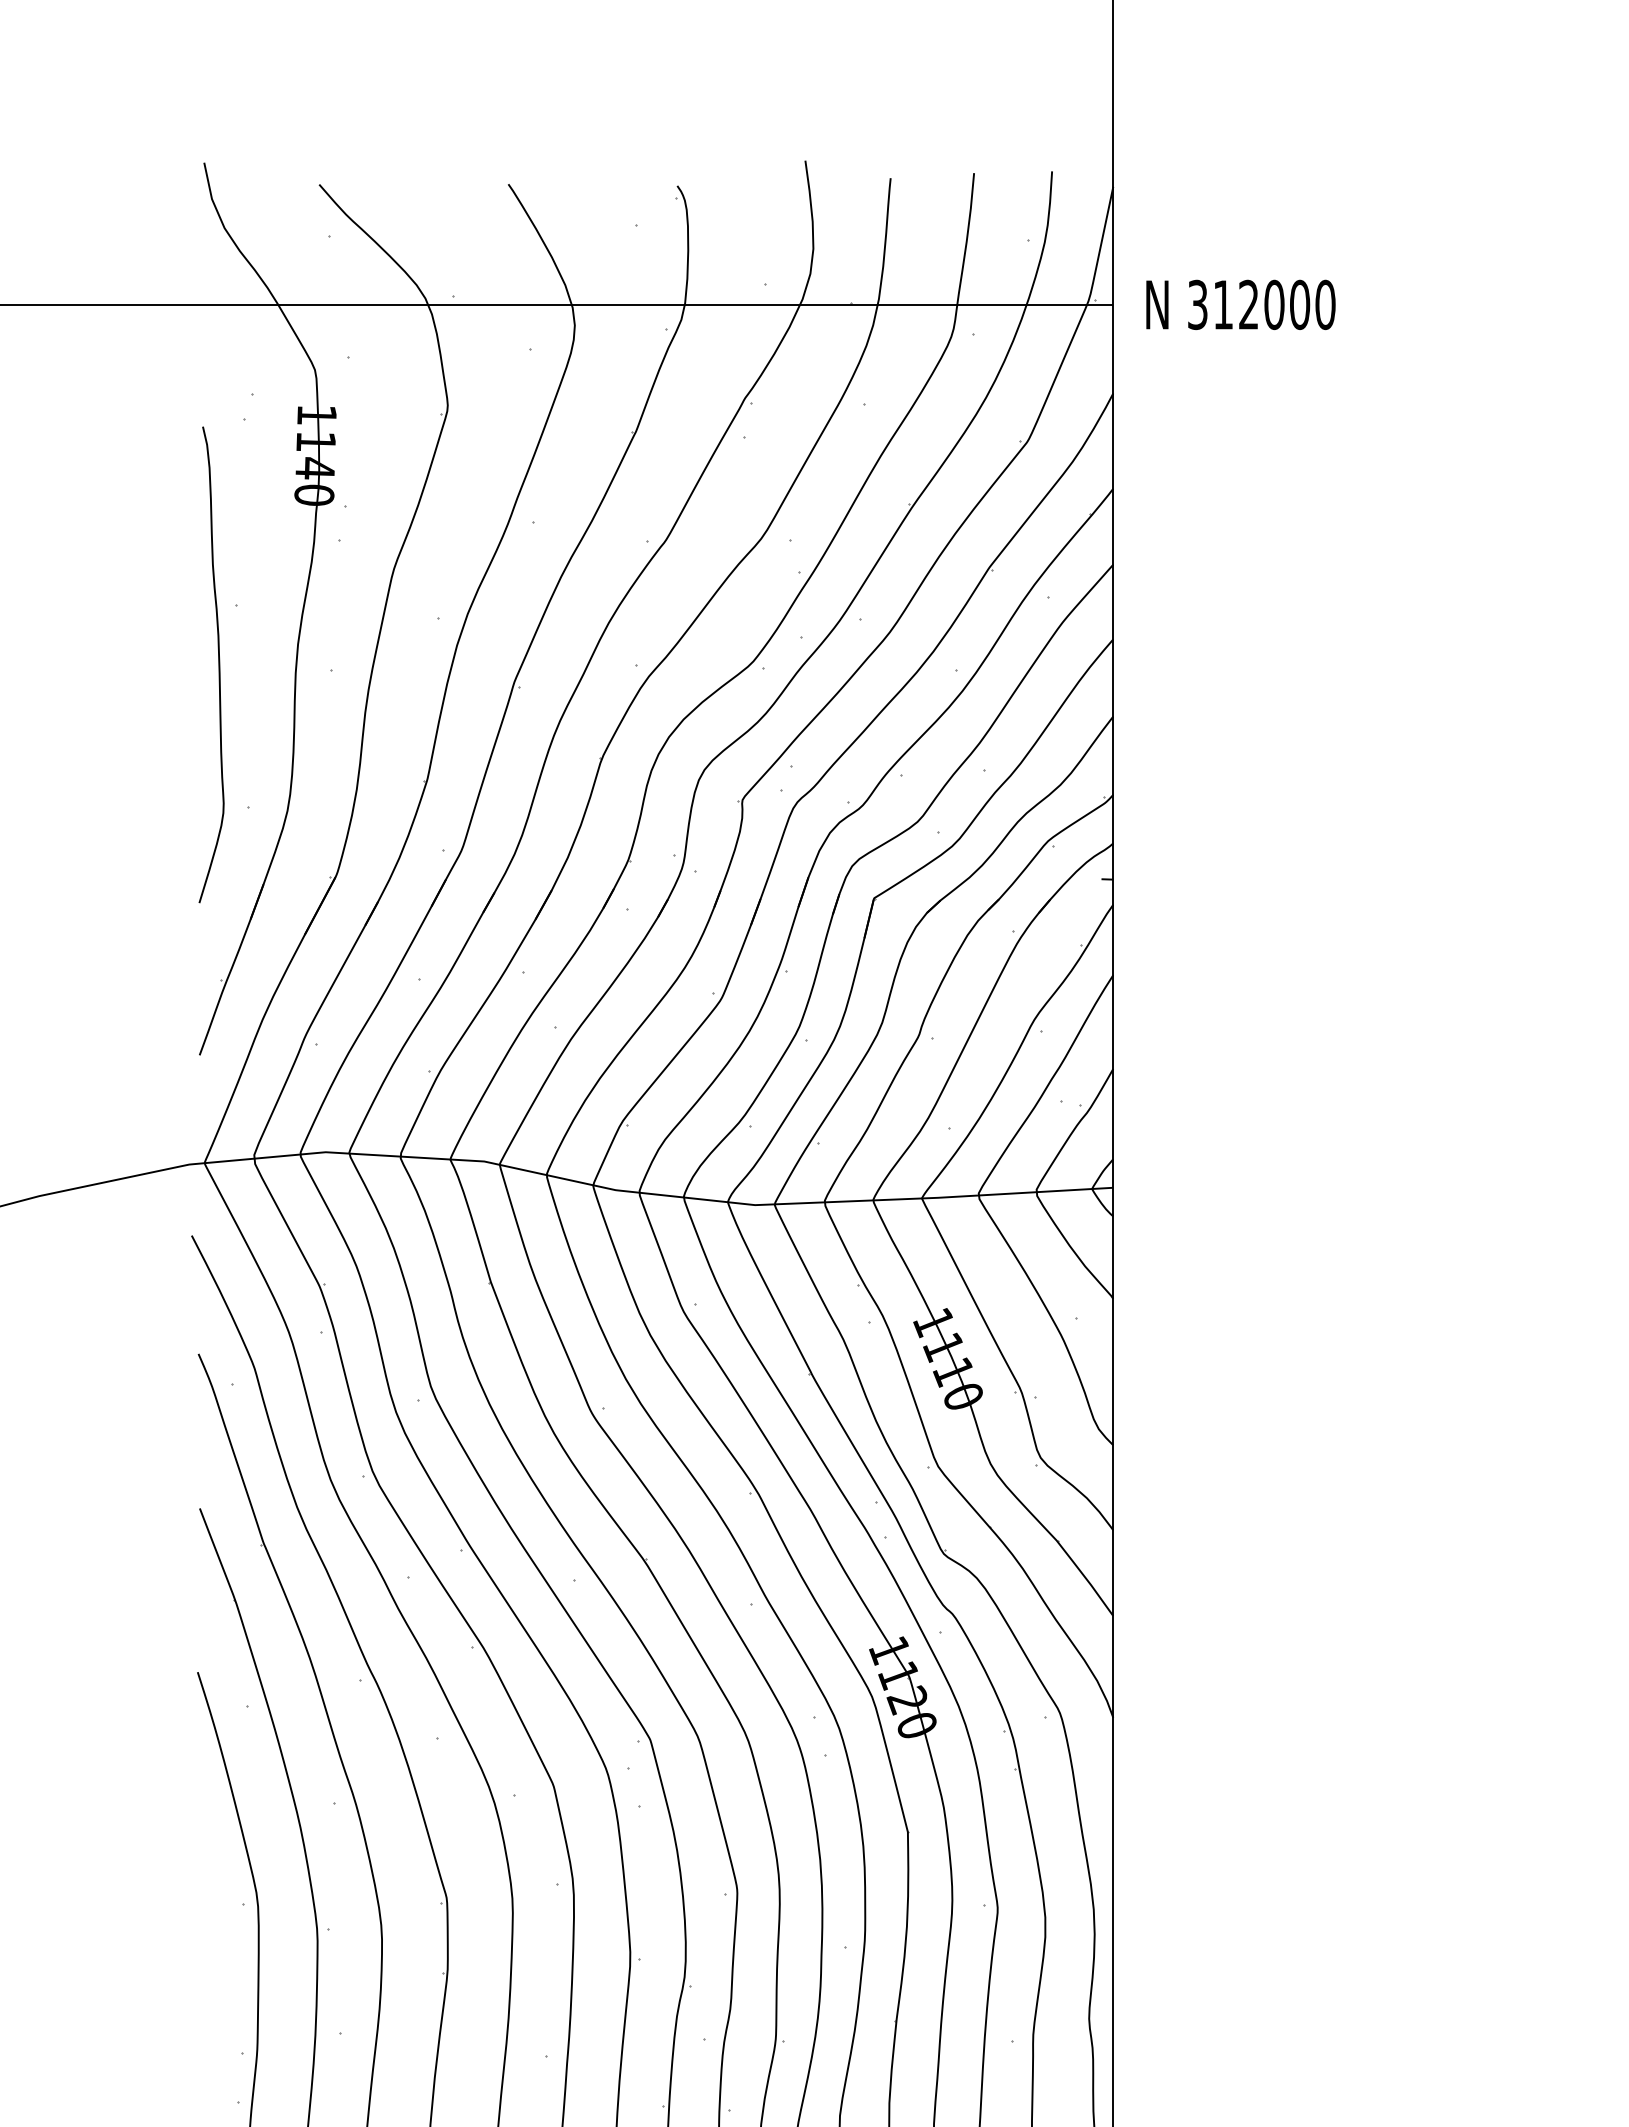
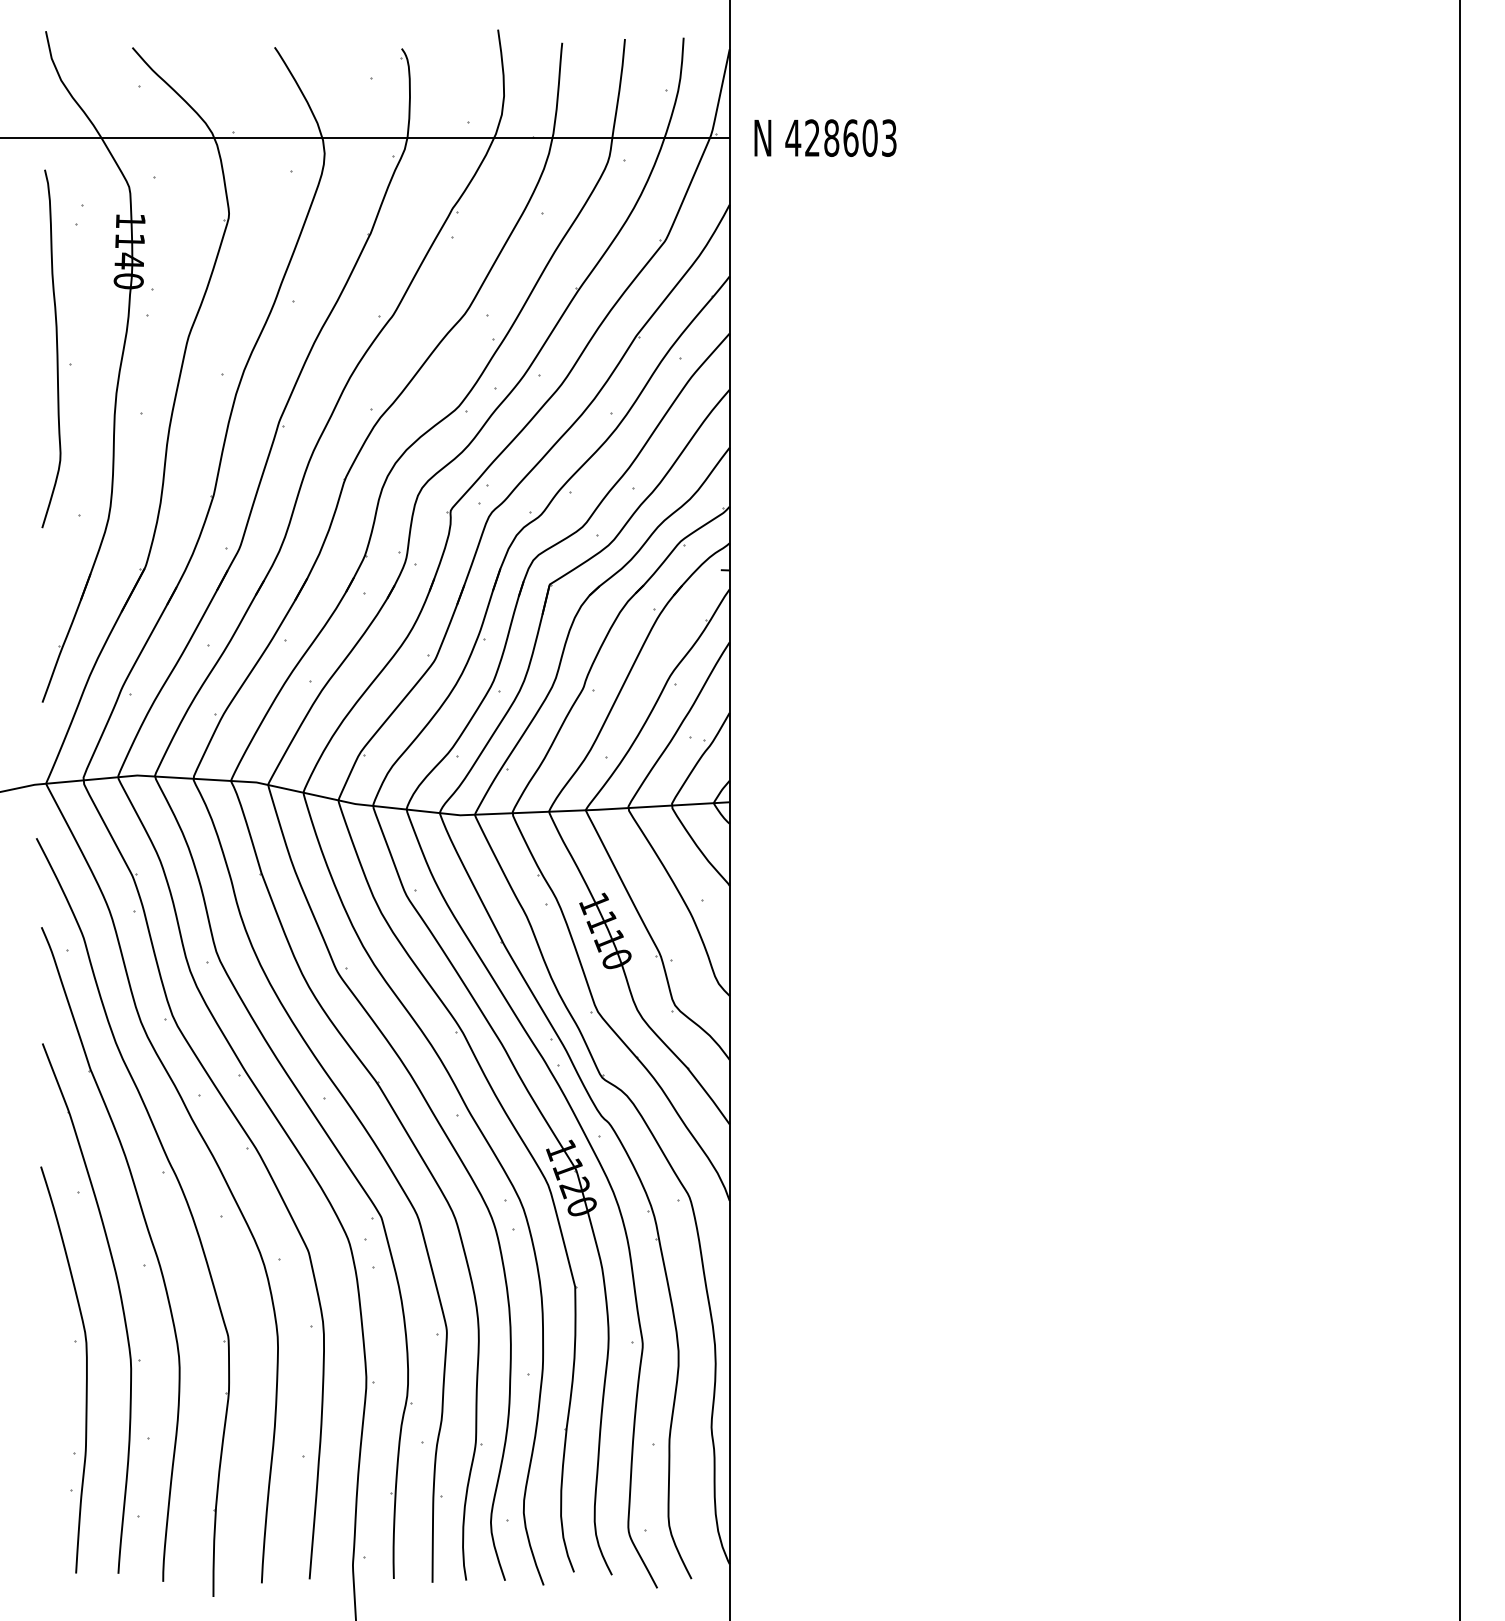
text: (1260, 304) -> (840, 137), 312000 -> 428603
curve: (218, 664) -> (56, 348), moved

